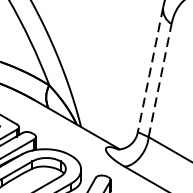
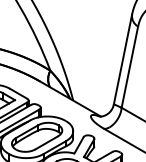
line: (149, 69) -> (122, 59), dashed -> solid
line: (159, 79) -> (129, 66), dashed -> solid

